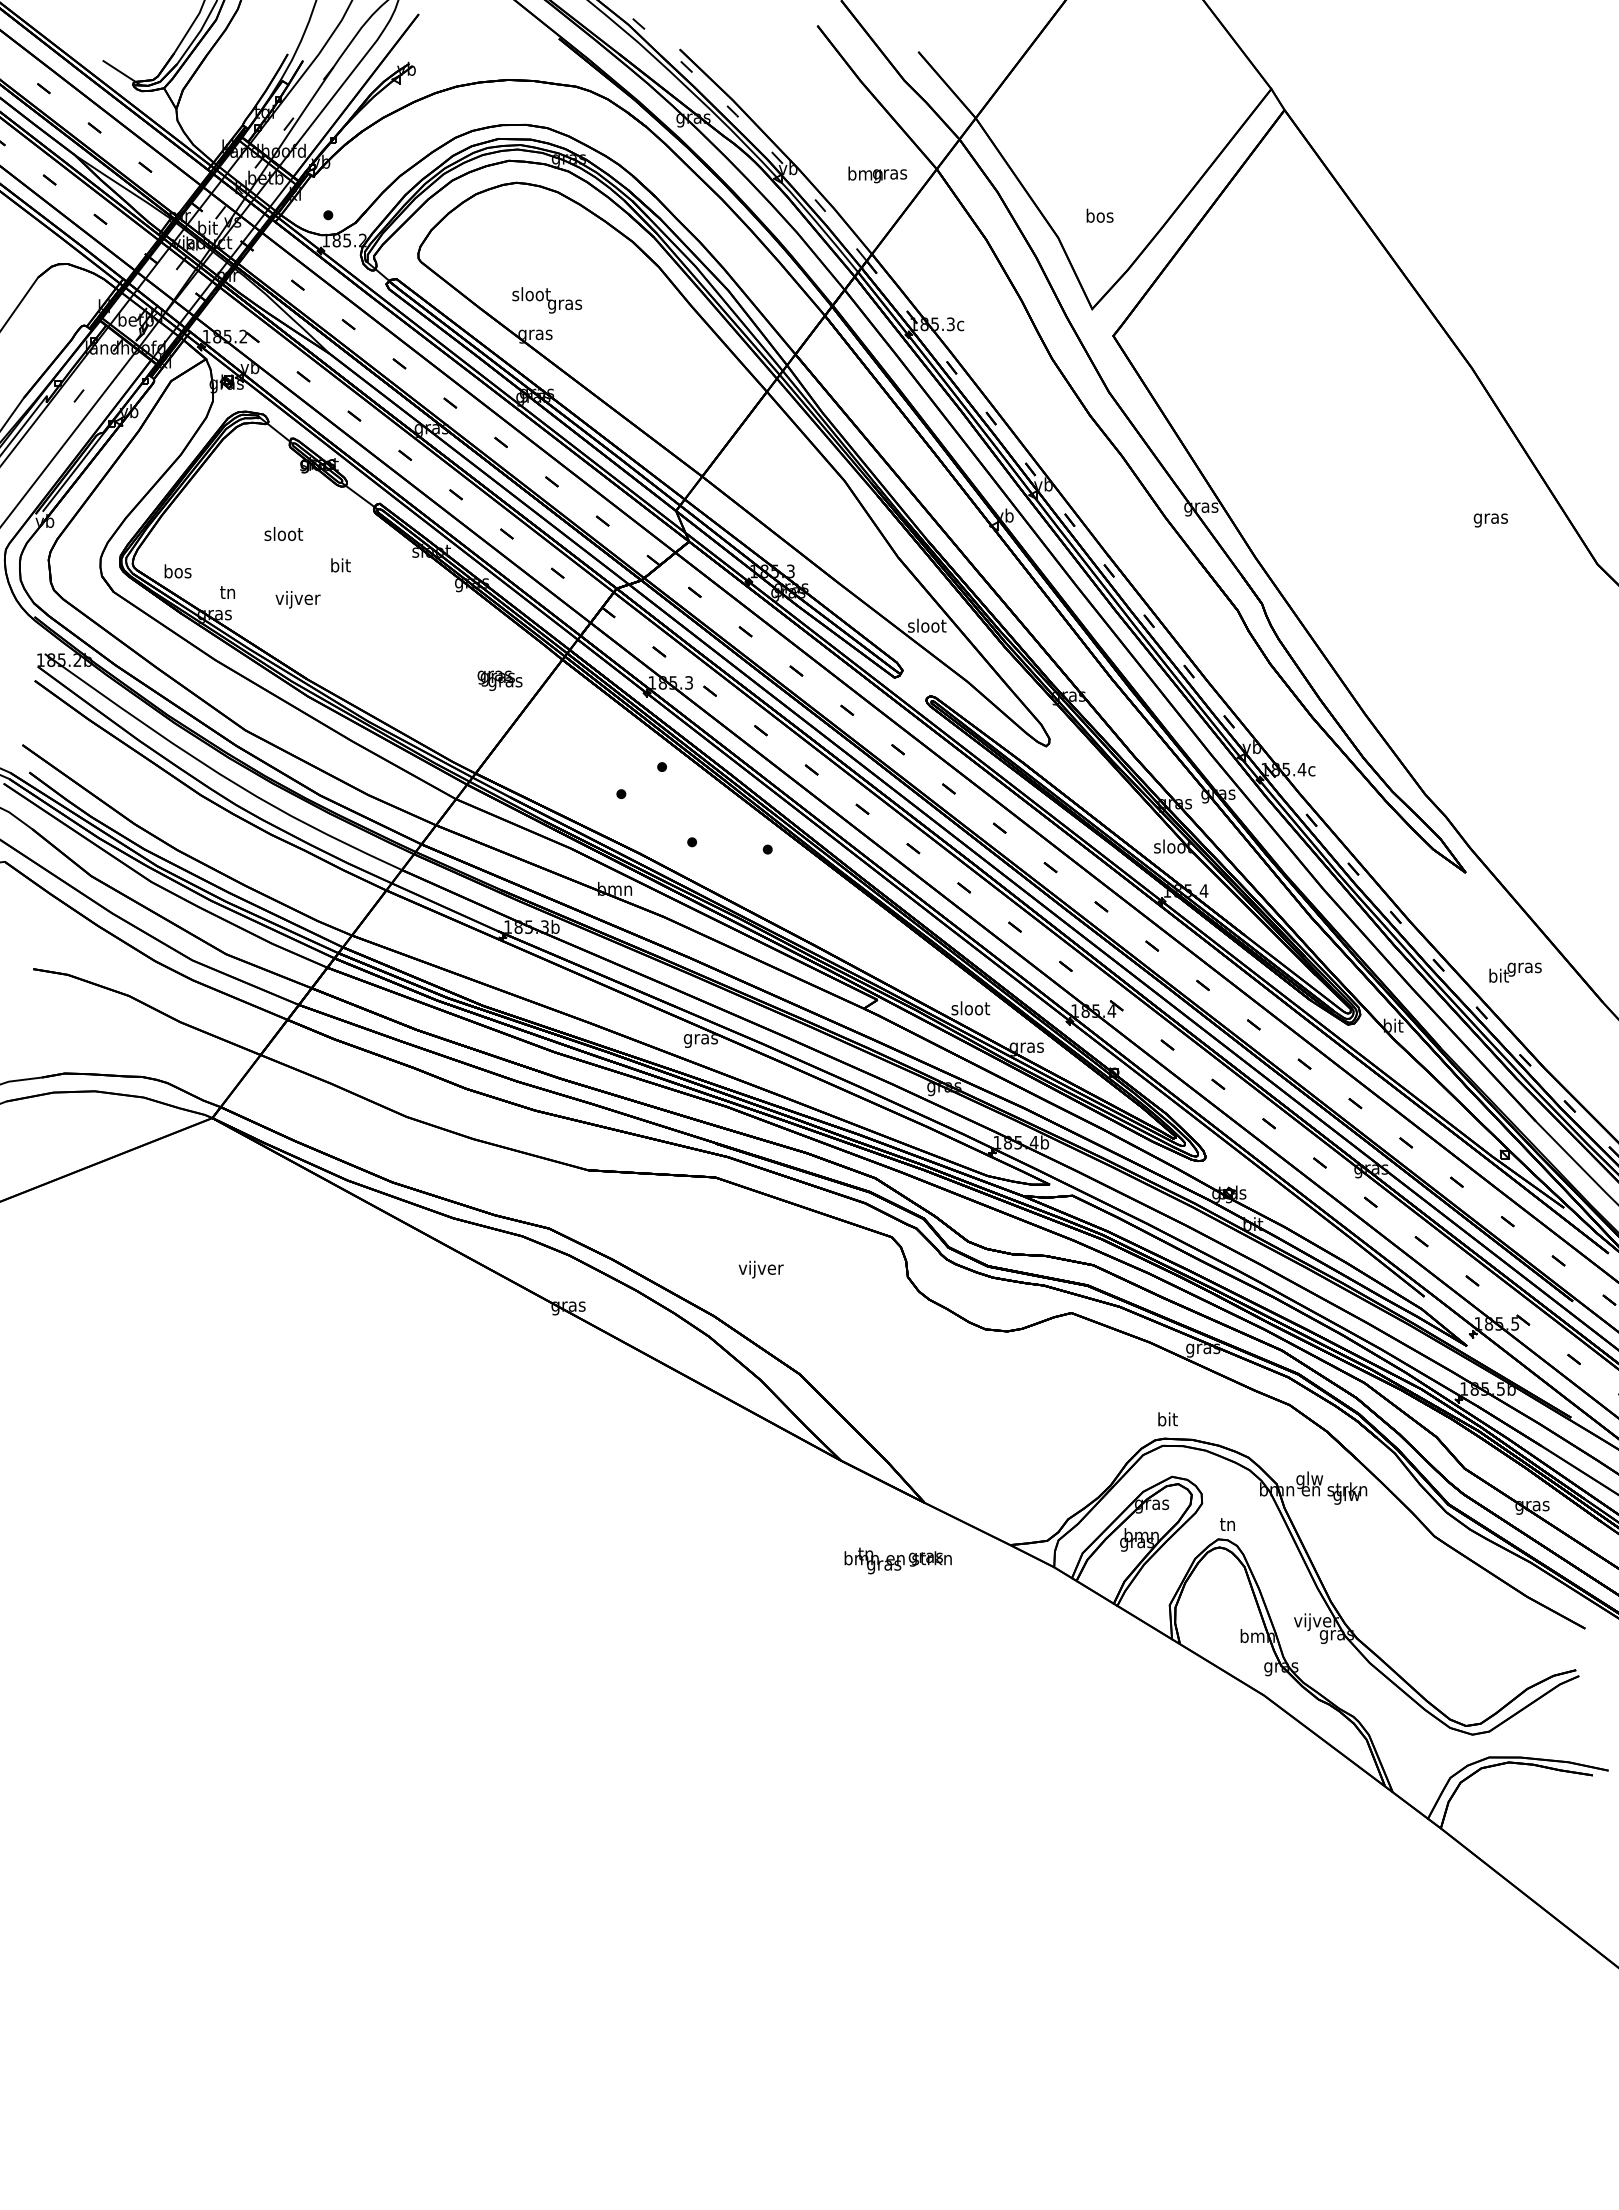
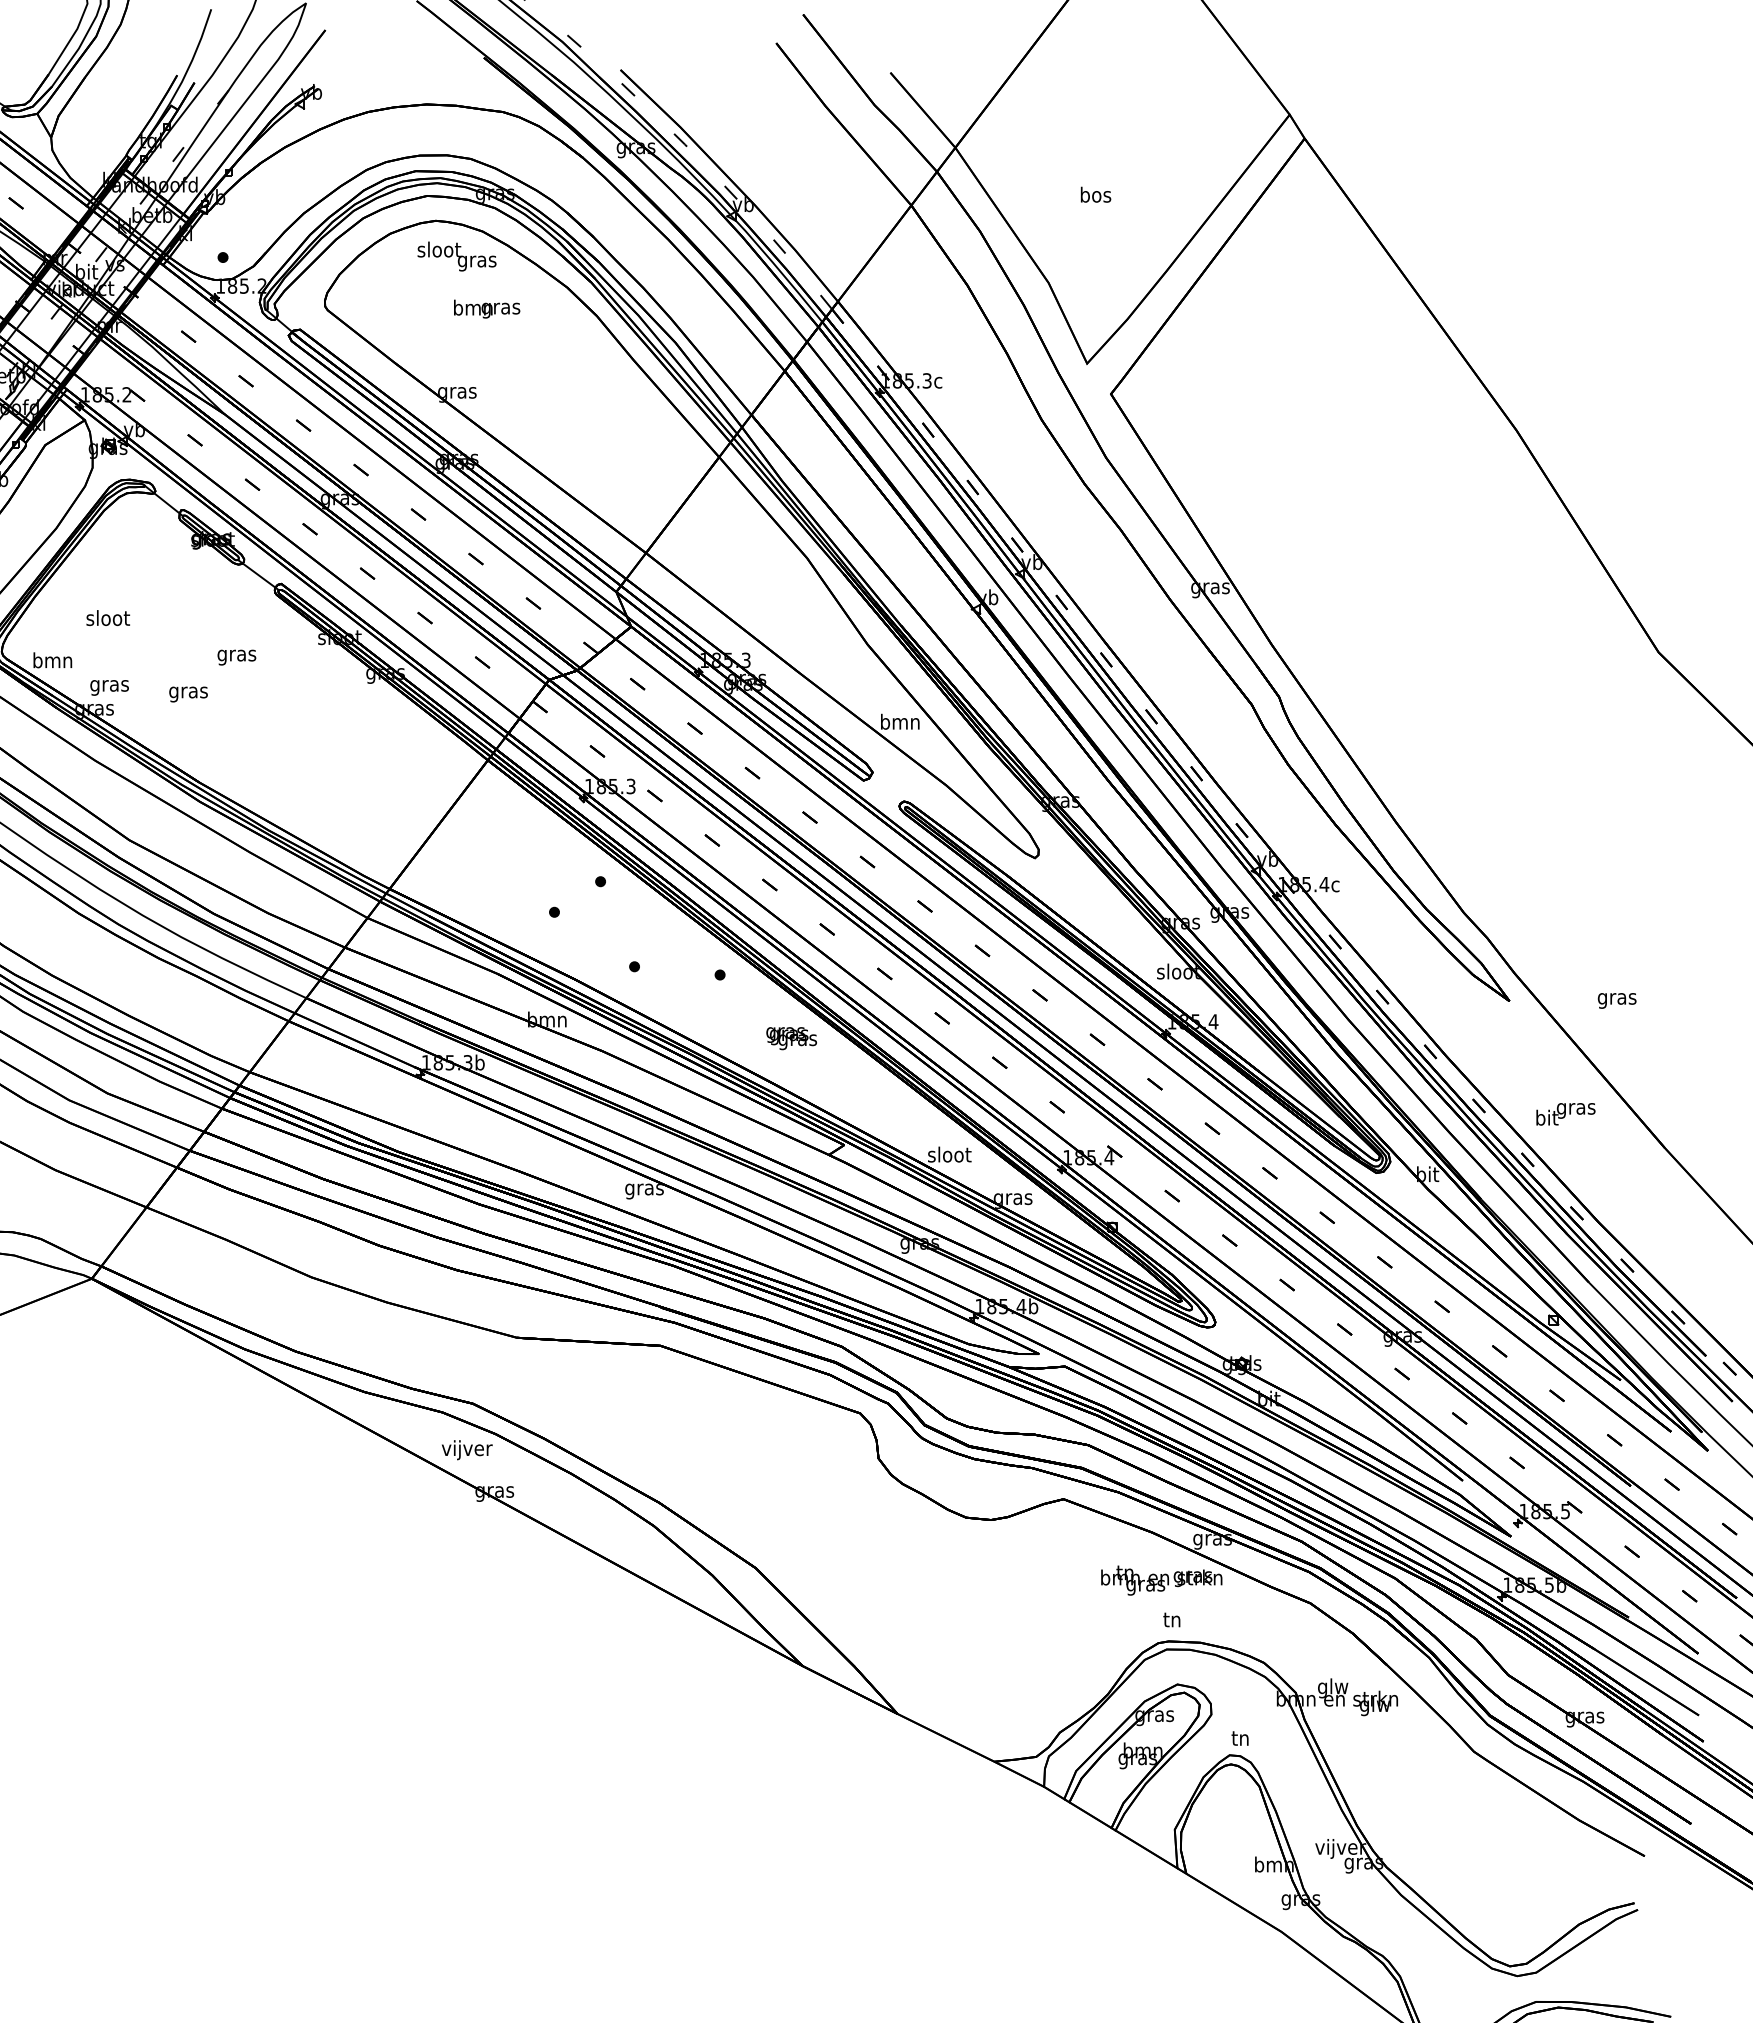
text: (877, 174) -> (486, 308), moved
text: (1099, 215) -> (1095, 194), moved
text: (547, 300) -> (457, 256), moved
text: (1490, 520) -> (1616, 1000), moved
text: (283, 534) -> (107, 618), moved
text: (340, 566) -> (236, 654), bit -> gras
text: (177, 571) -> (52, 660), bos -> bmn
text: (228, 594) -> (110, 686), tn -> gras
text: (297, 599) -> (188, 692), vijver -> gras
text: (927, 625) -> (900, 721), sloot -> bmn
text: (499, 680) -> (791, 1038), moved
text: (760, 1269) -> (466, 1449), moved
text: (1167, 1419) -> (1172, 1619), bit -> tn
text: (897, 1560) -> (1160, 1580), moved

